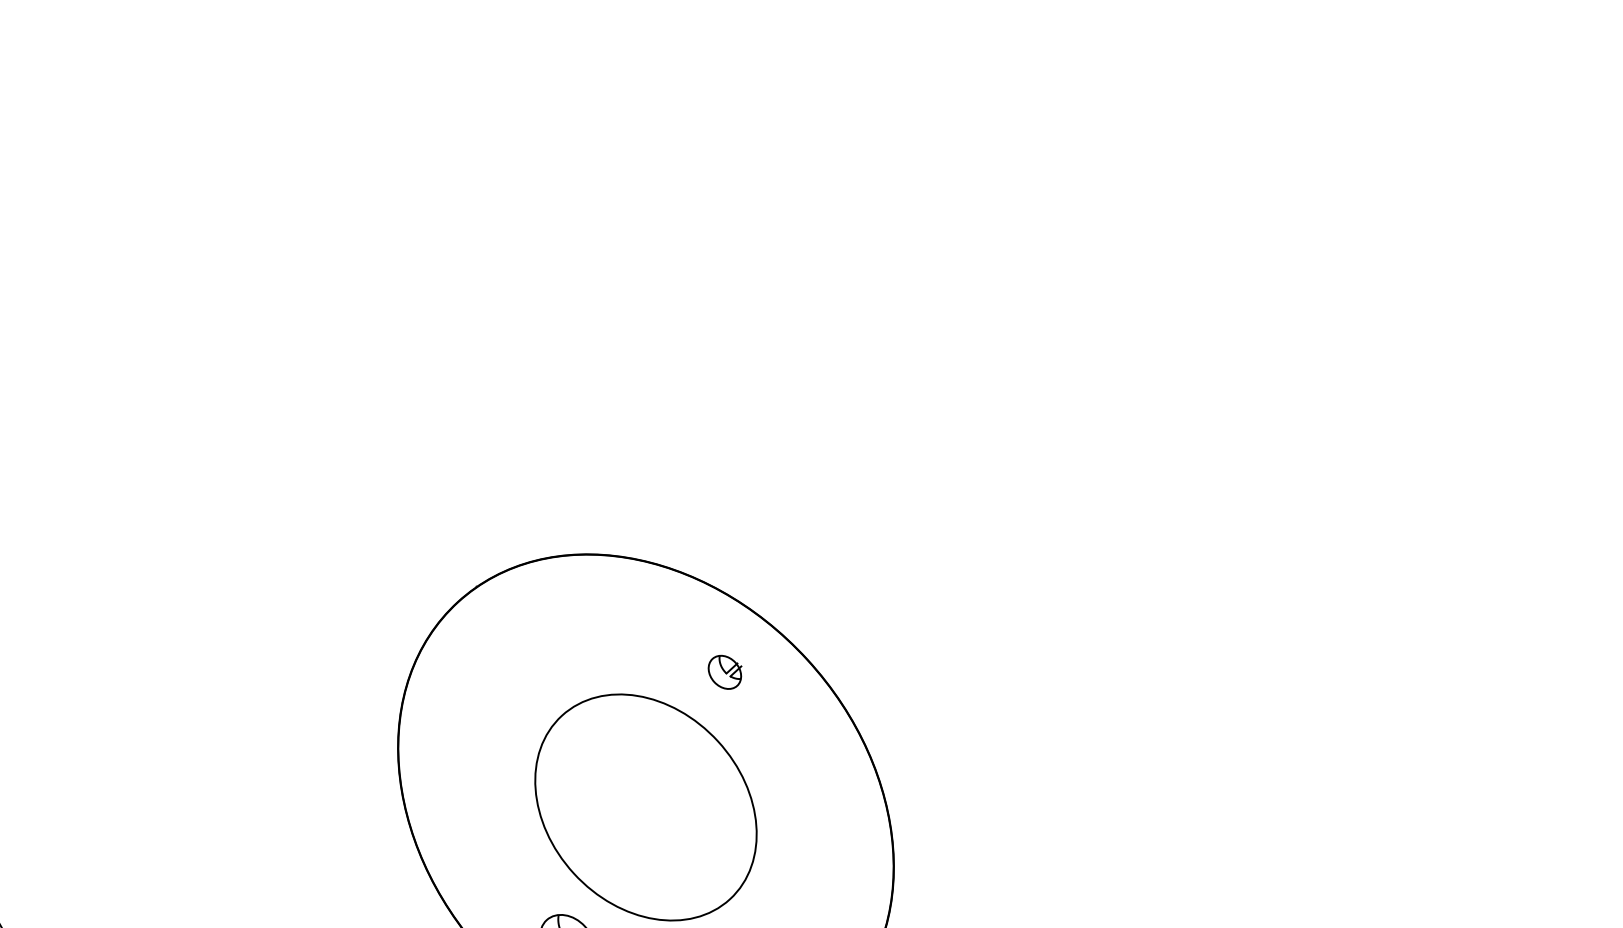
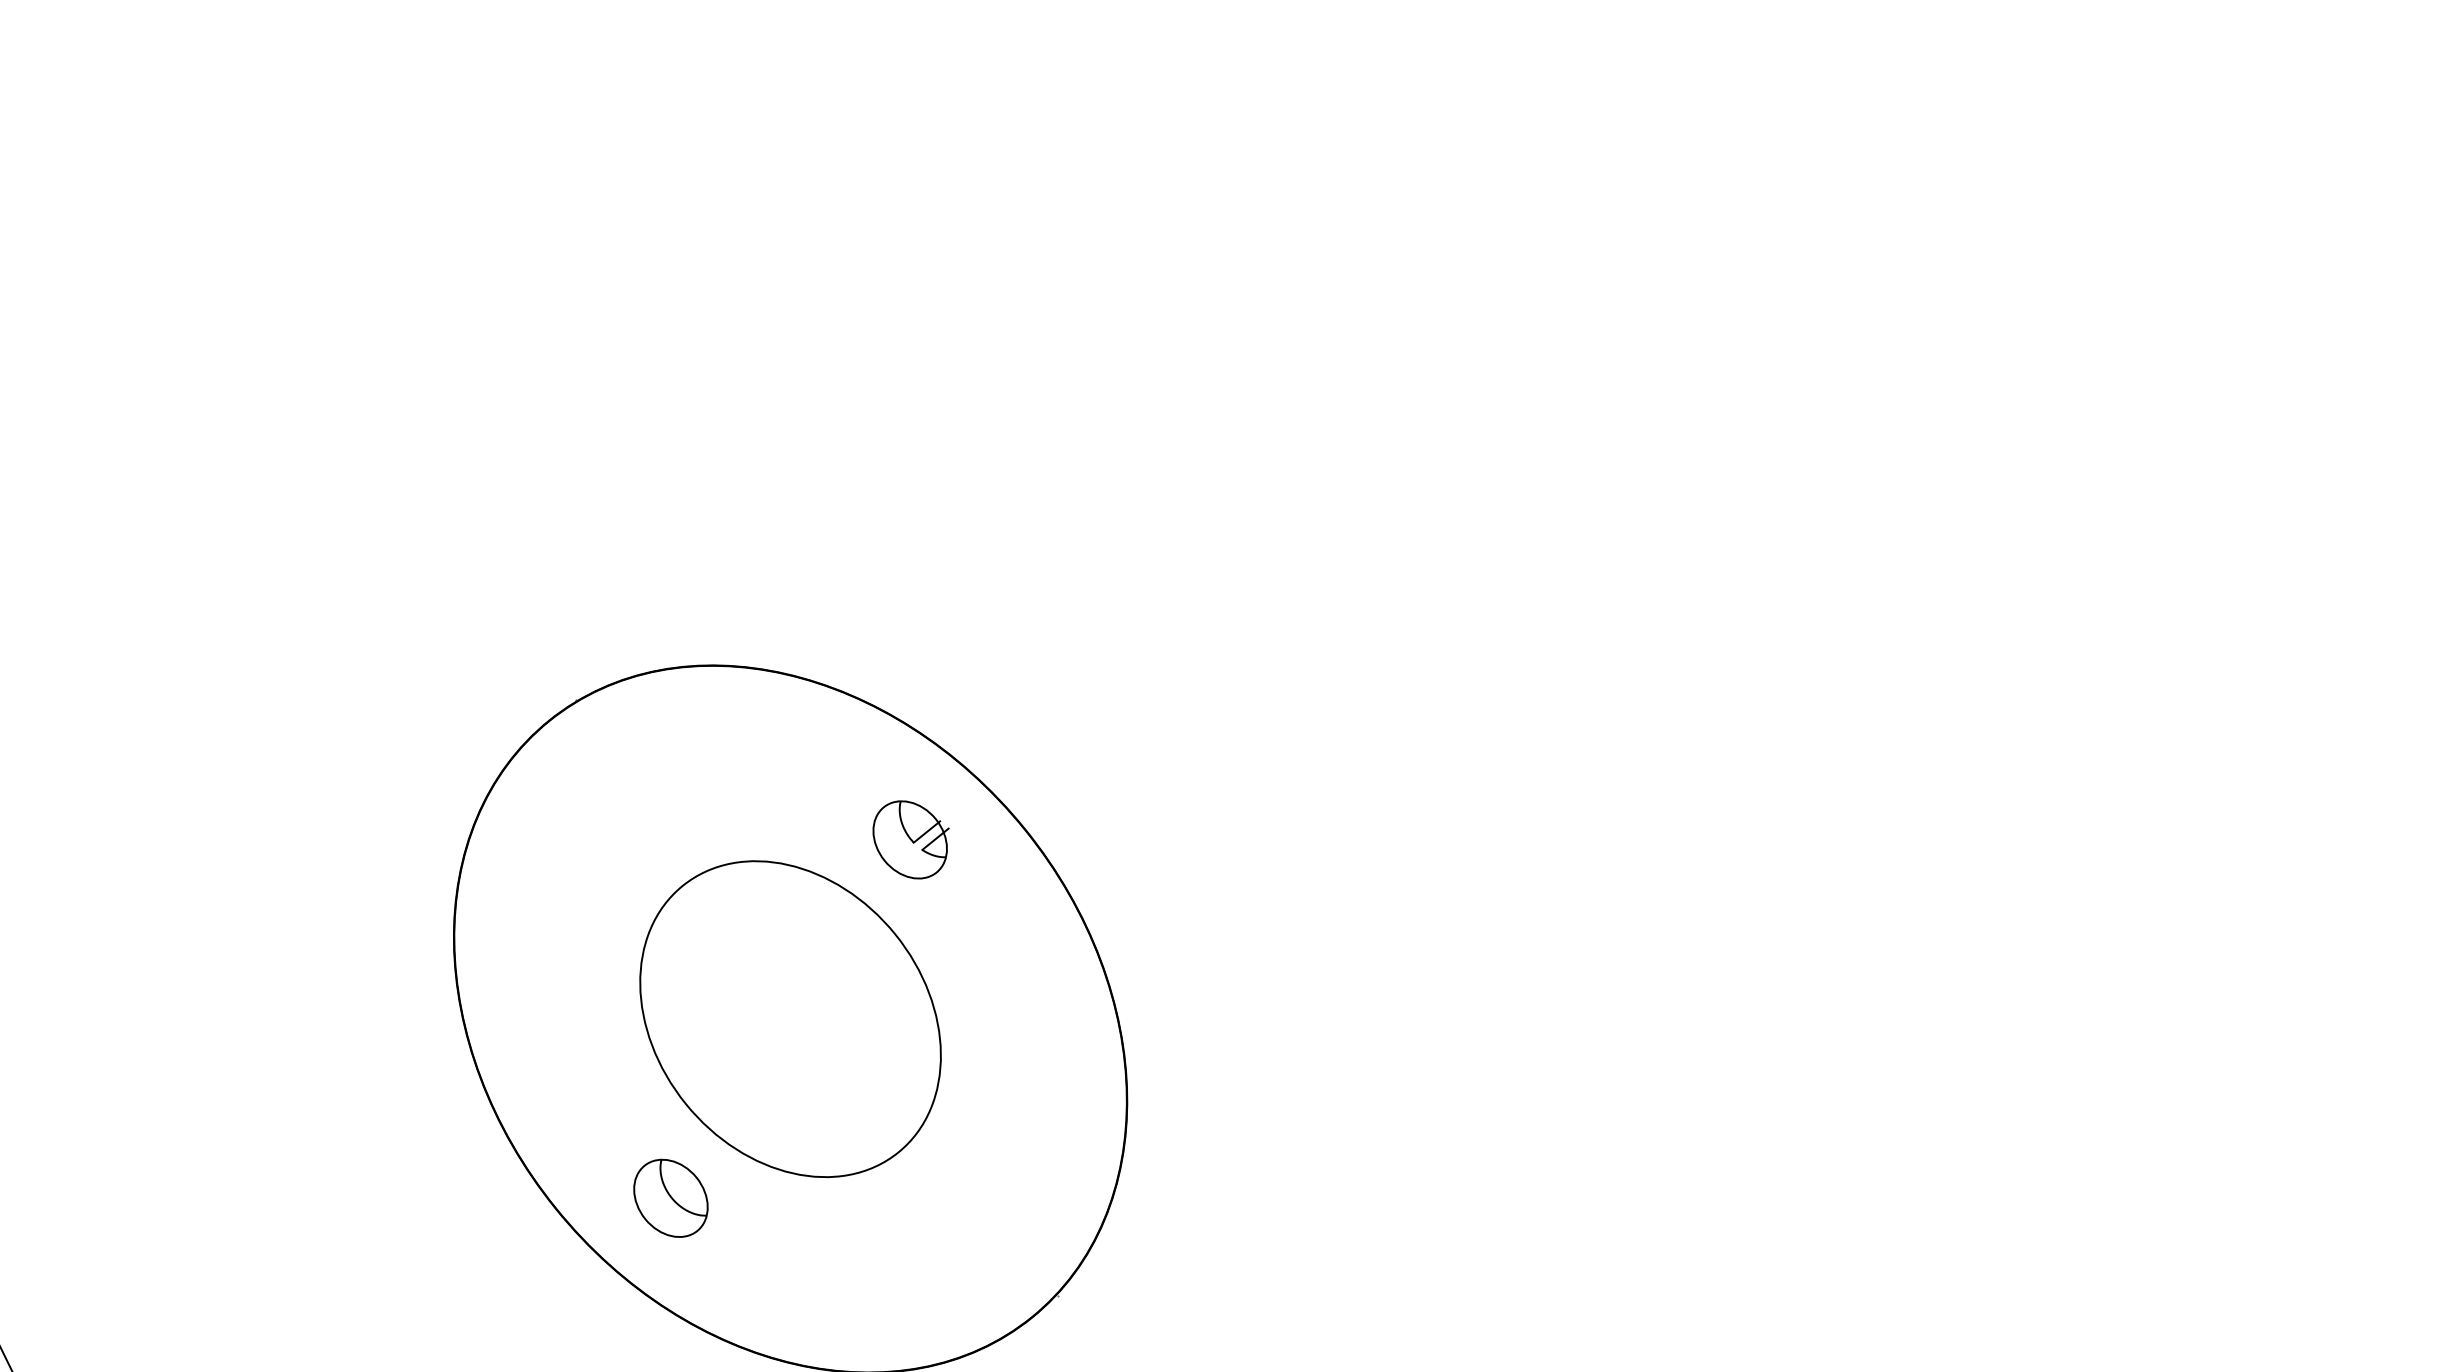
part: (724, 672) -> (910, 839), size x1.67

